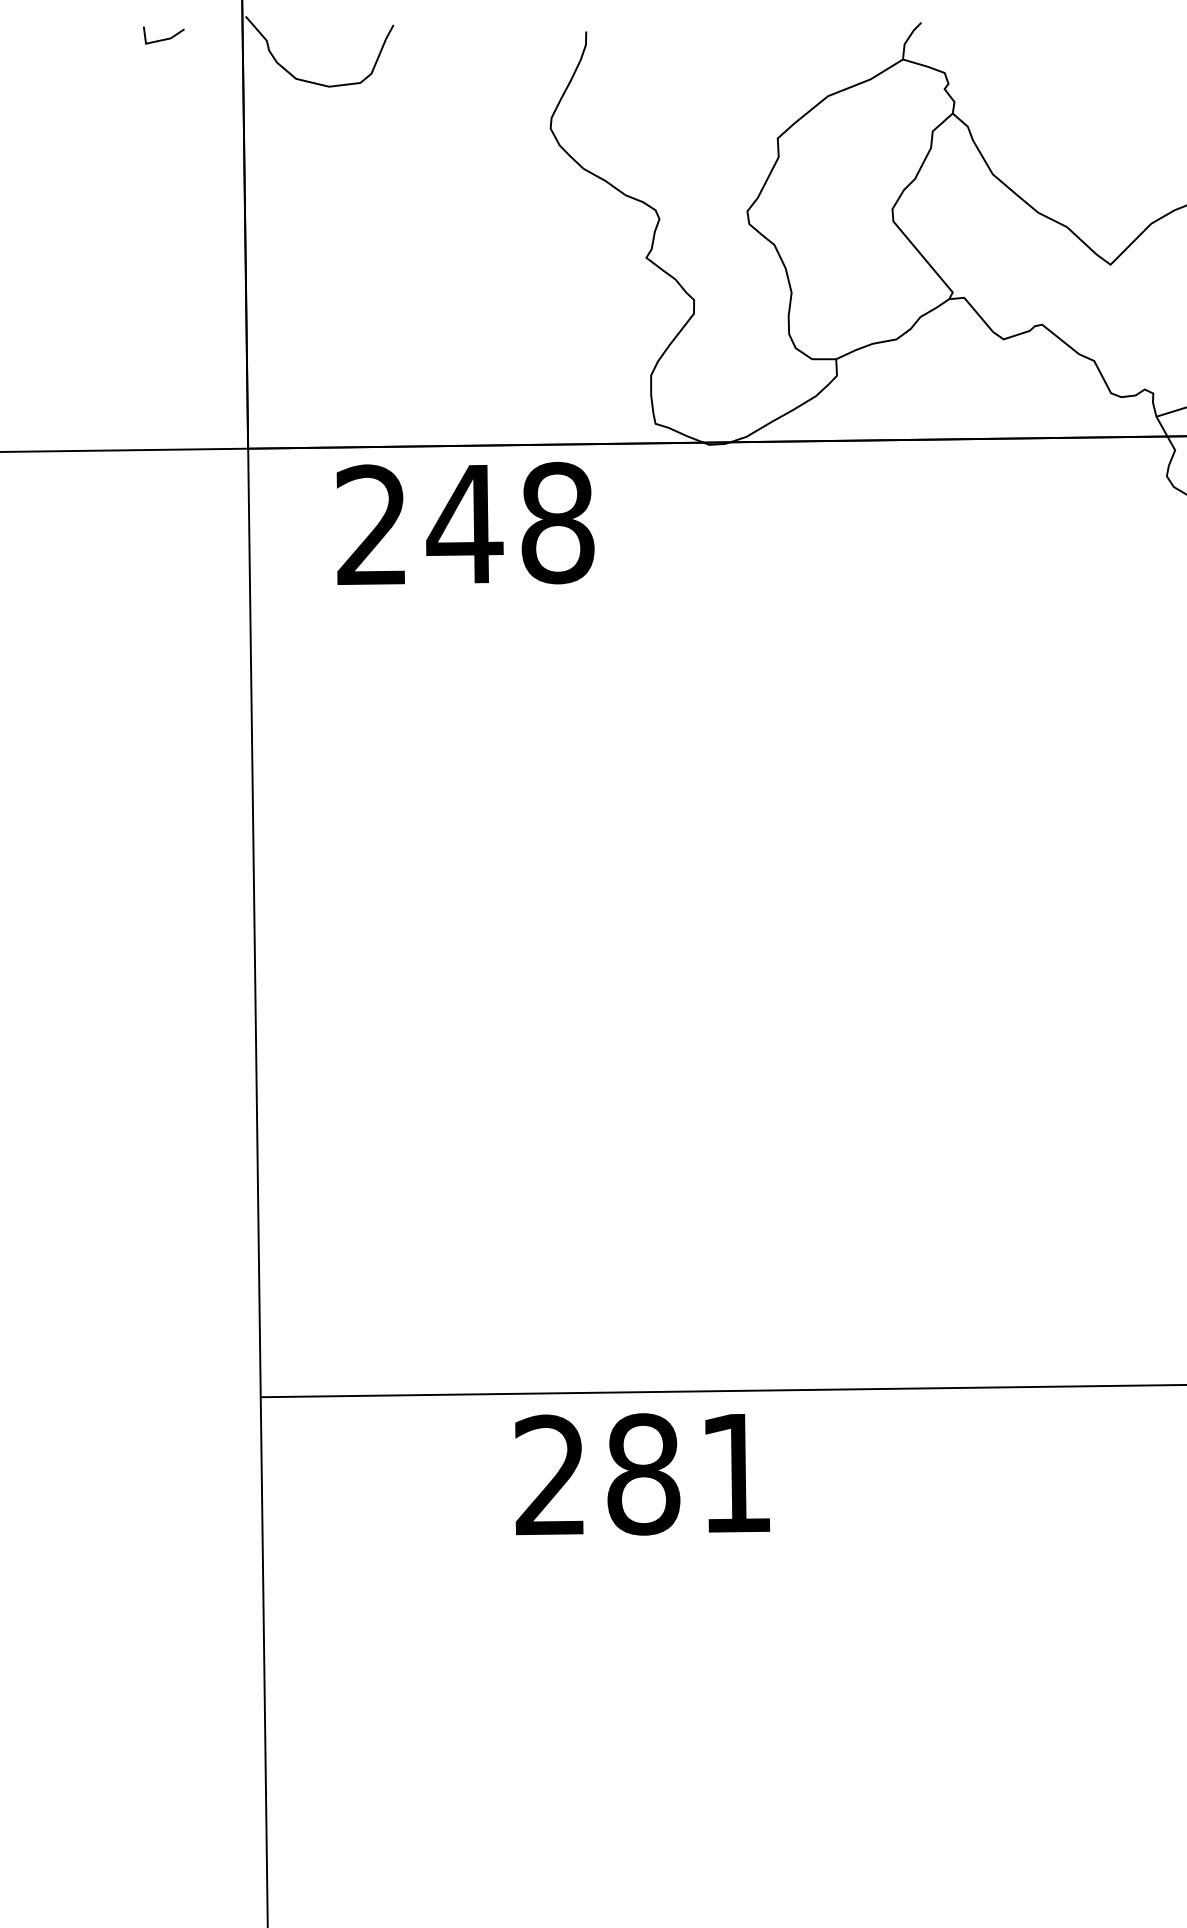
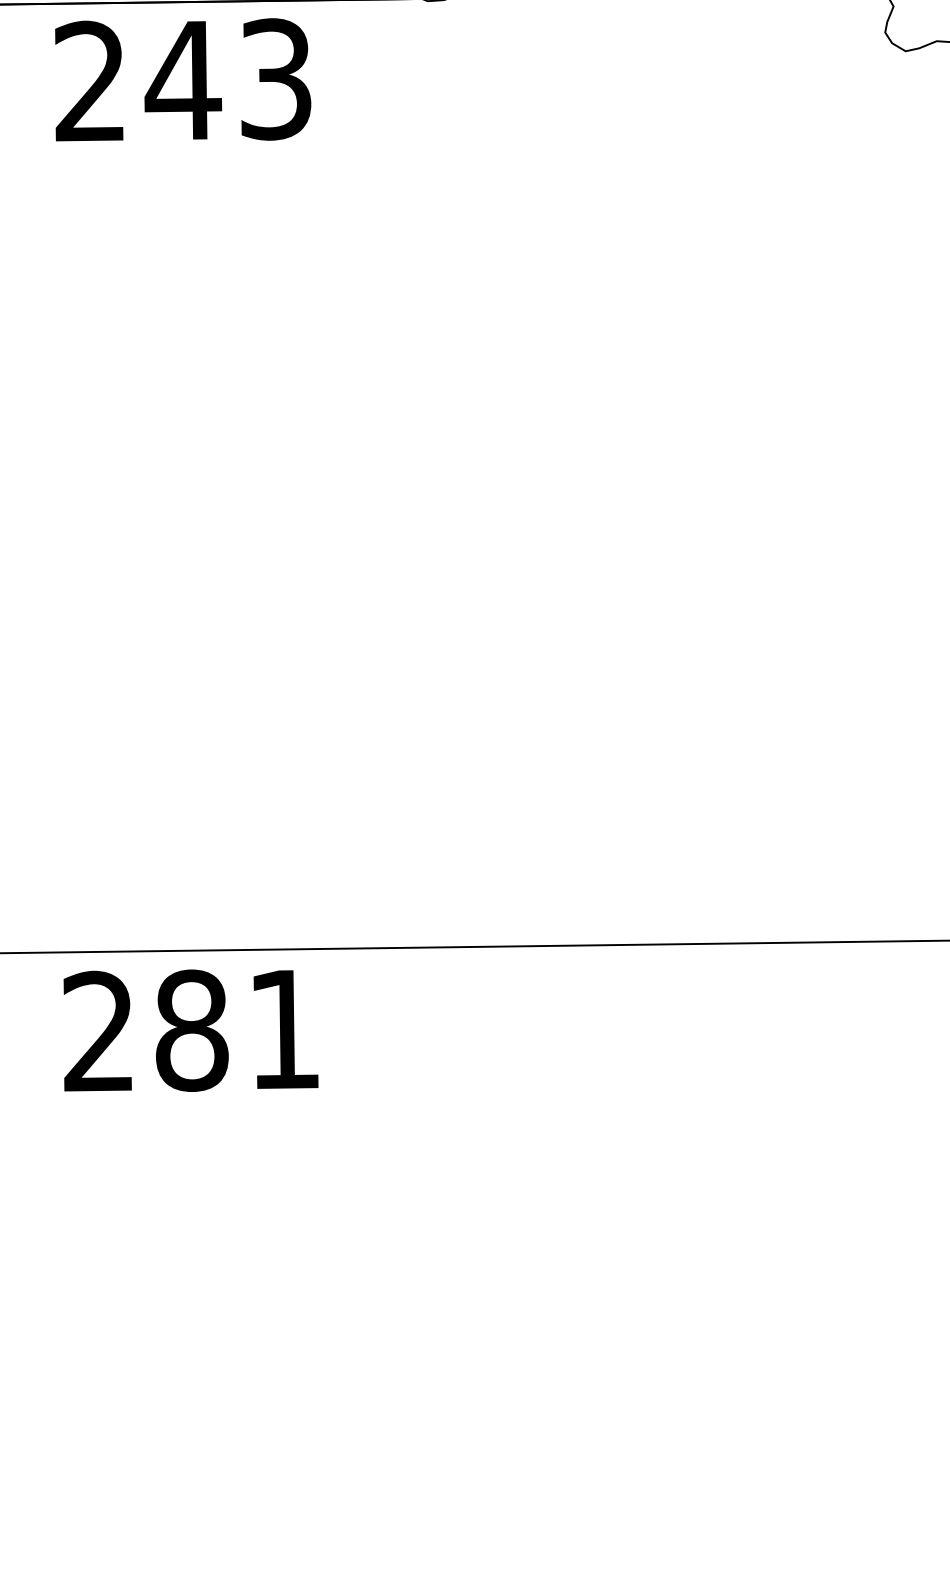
text: (557, 522) -> (275, 78), 248 -> 243
text: (642, 1474) -> (190, 1030), moved

